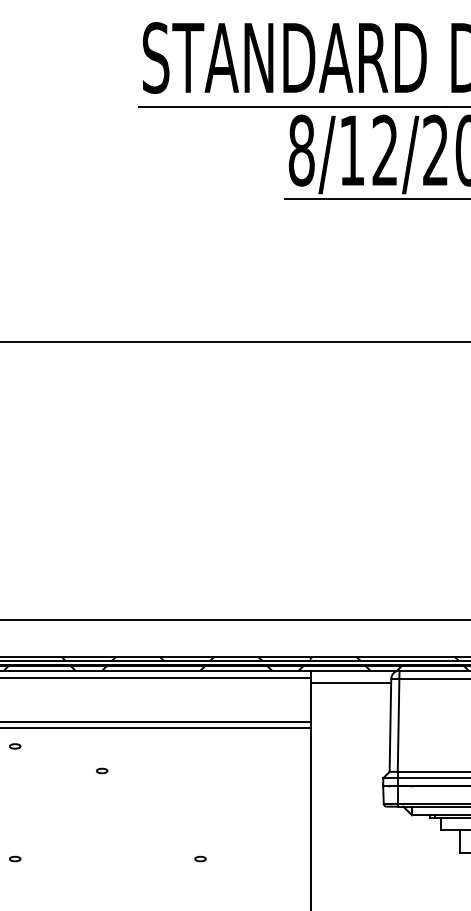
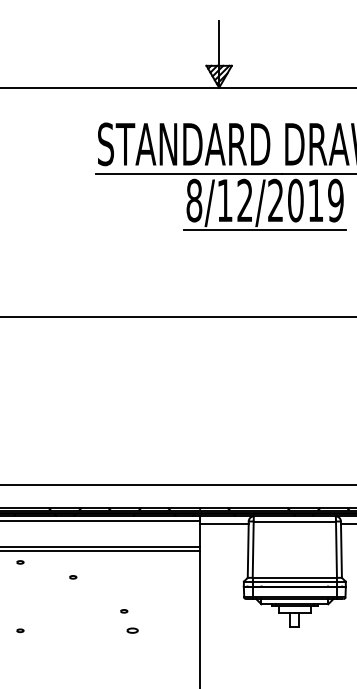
part: (186, 827) -> (124, 611), added
part: (201, 858) -> (133, 630), size x1.6

